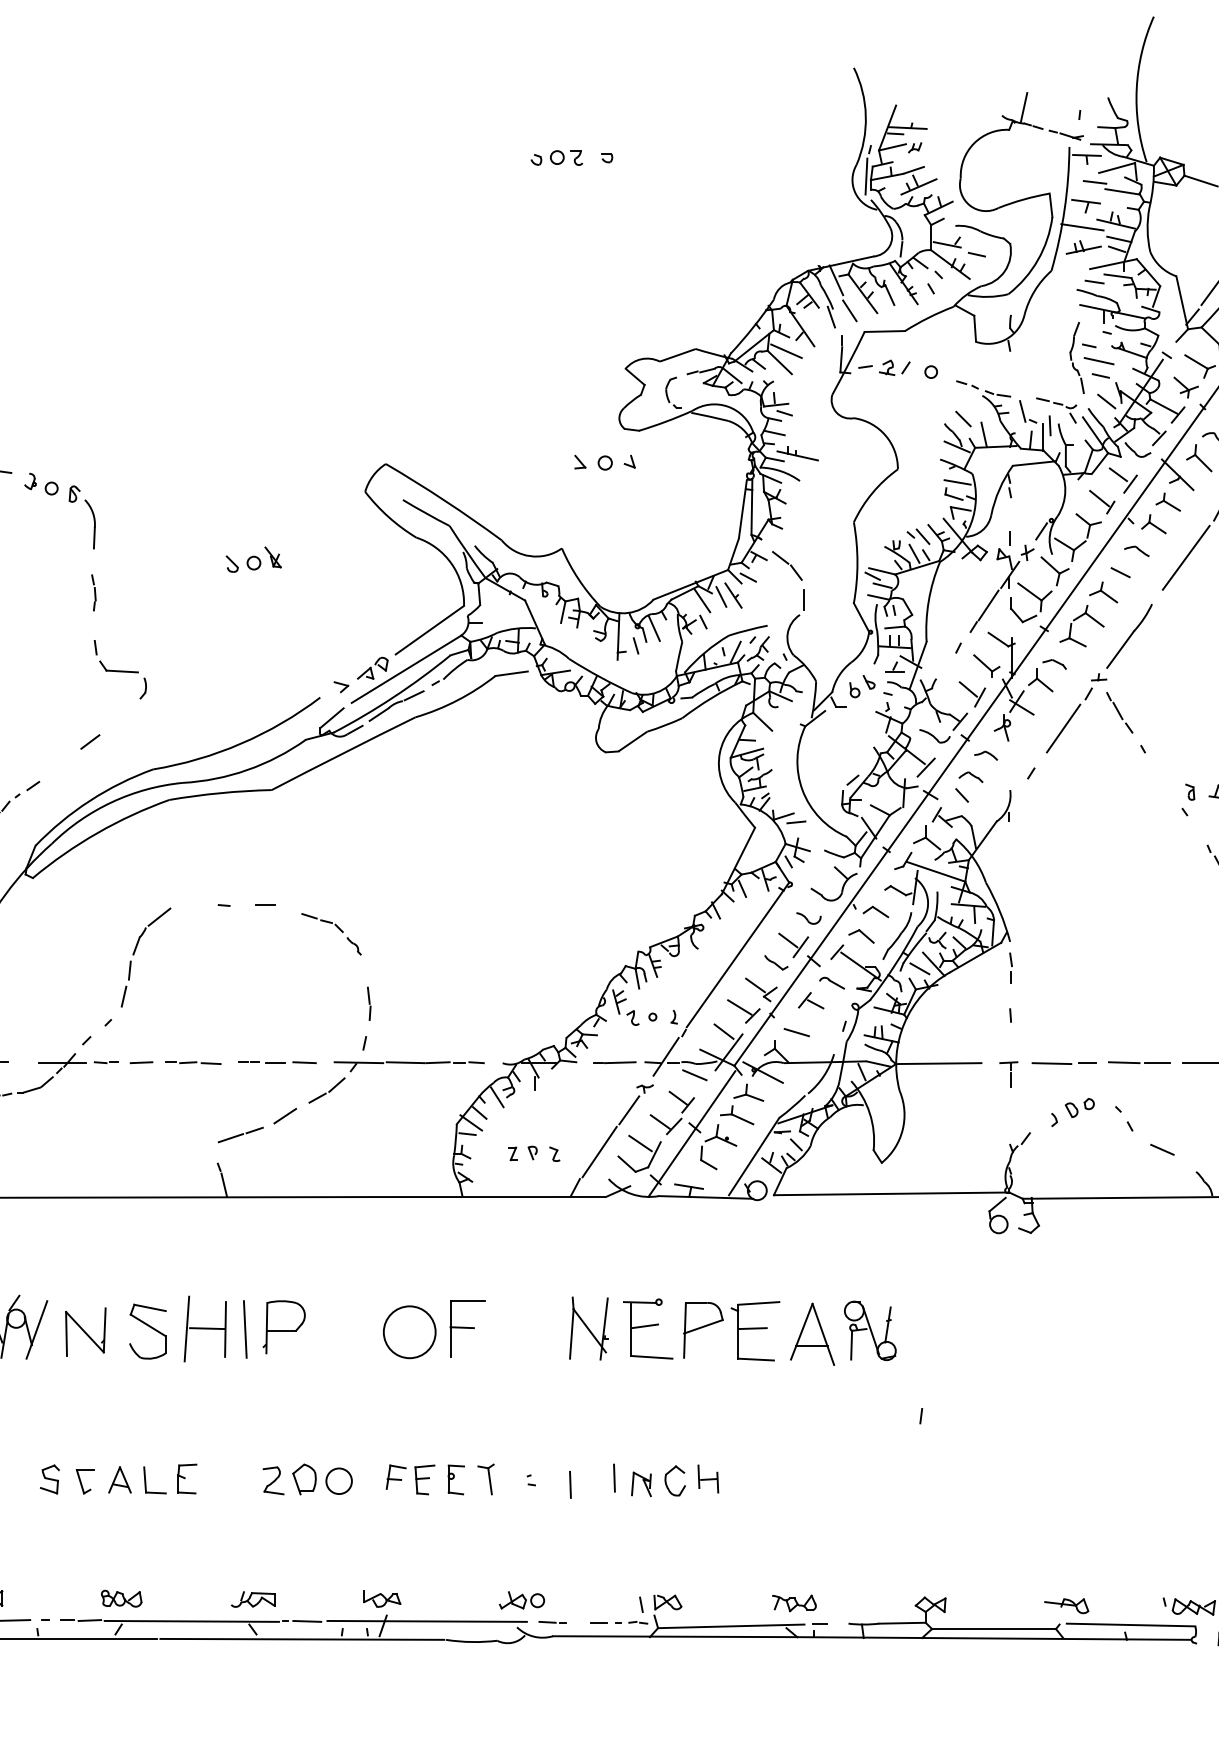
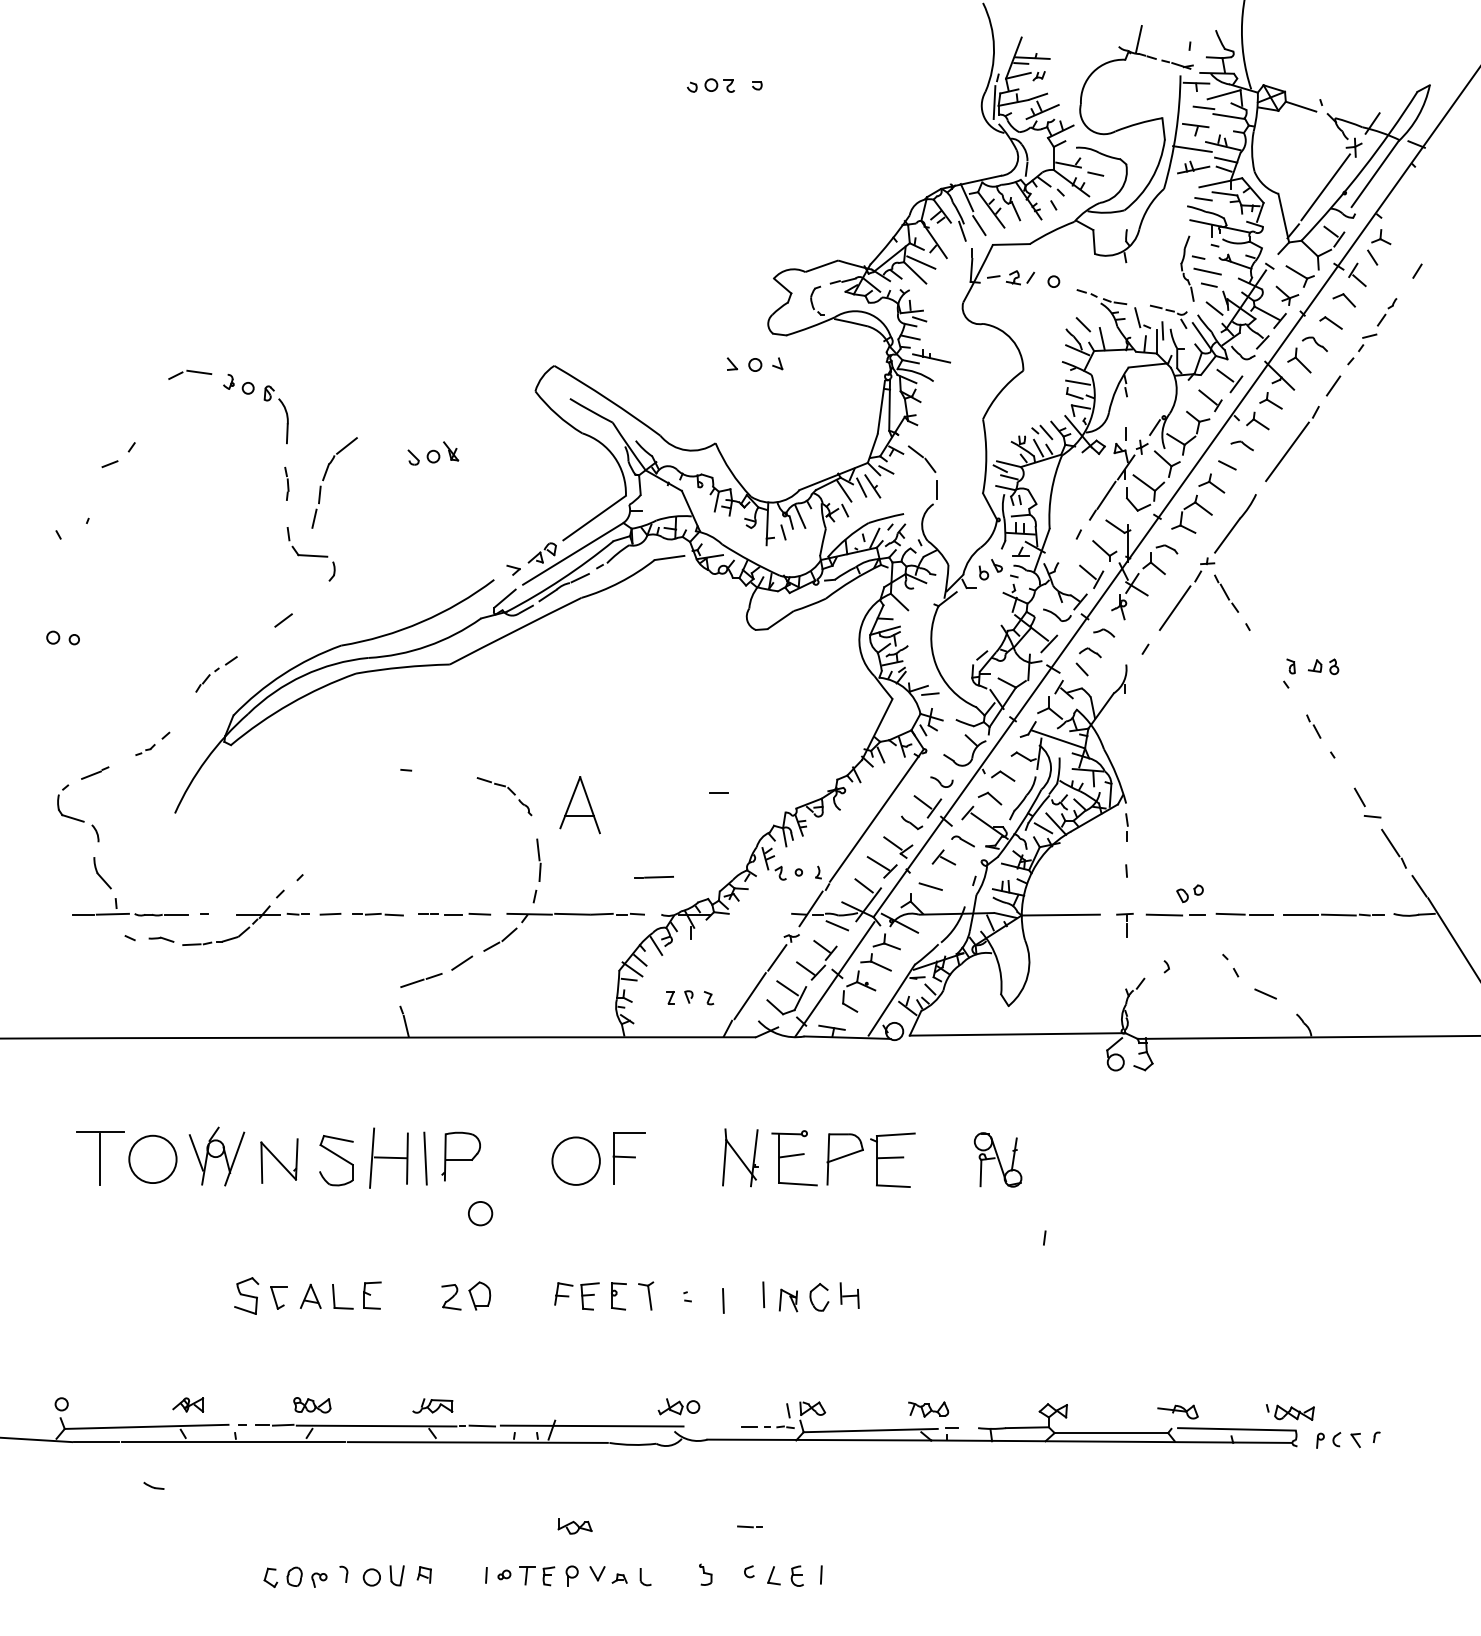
line: (264, 904) -> (718, 792), moved
part: (136, 951) -> (325, 477), moved
part: (369, 1004) -> (539, 860), size x1.4
line: (614, 1061) -> (653, 876), moved
part: (1079, 1107) -> (1189, 893), moved
part: (811, 1334) -> (579, 805), moved
part: (49, 1478) -> (246, 1295), size x1.4
circle: (339, 1481) -> (480, 1213), moved
part: (381, 1598) -> (574, 1526), moved
line: (551, 1621) -> (749, 1526), moved

